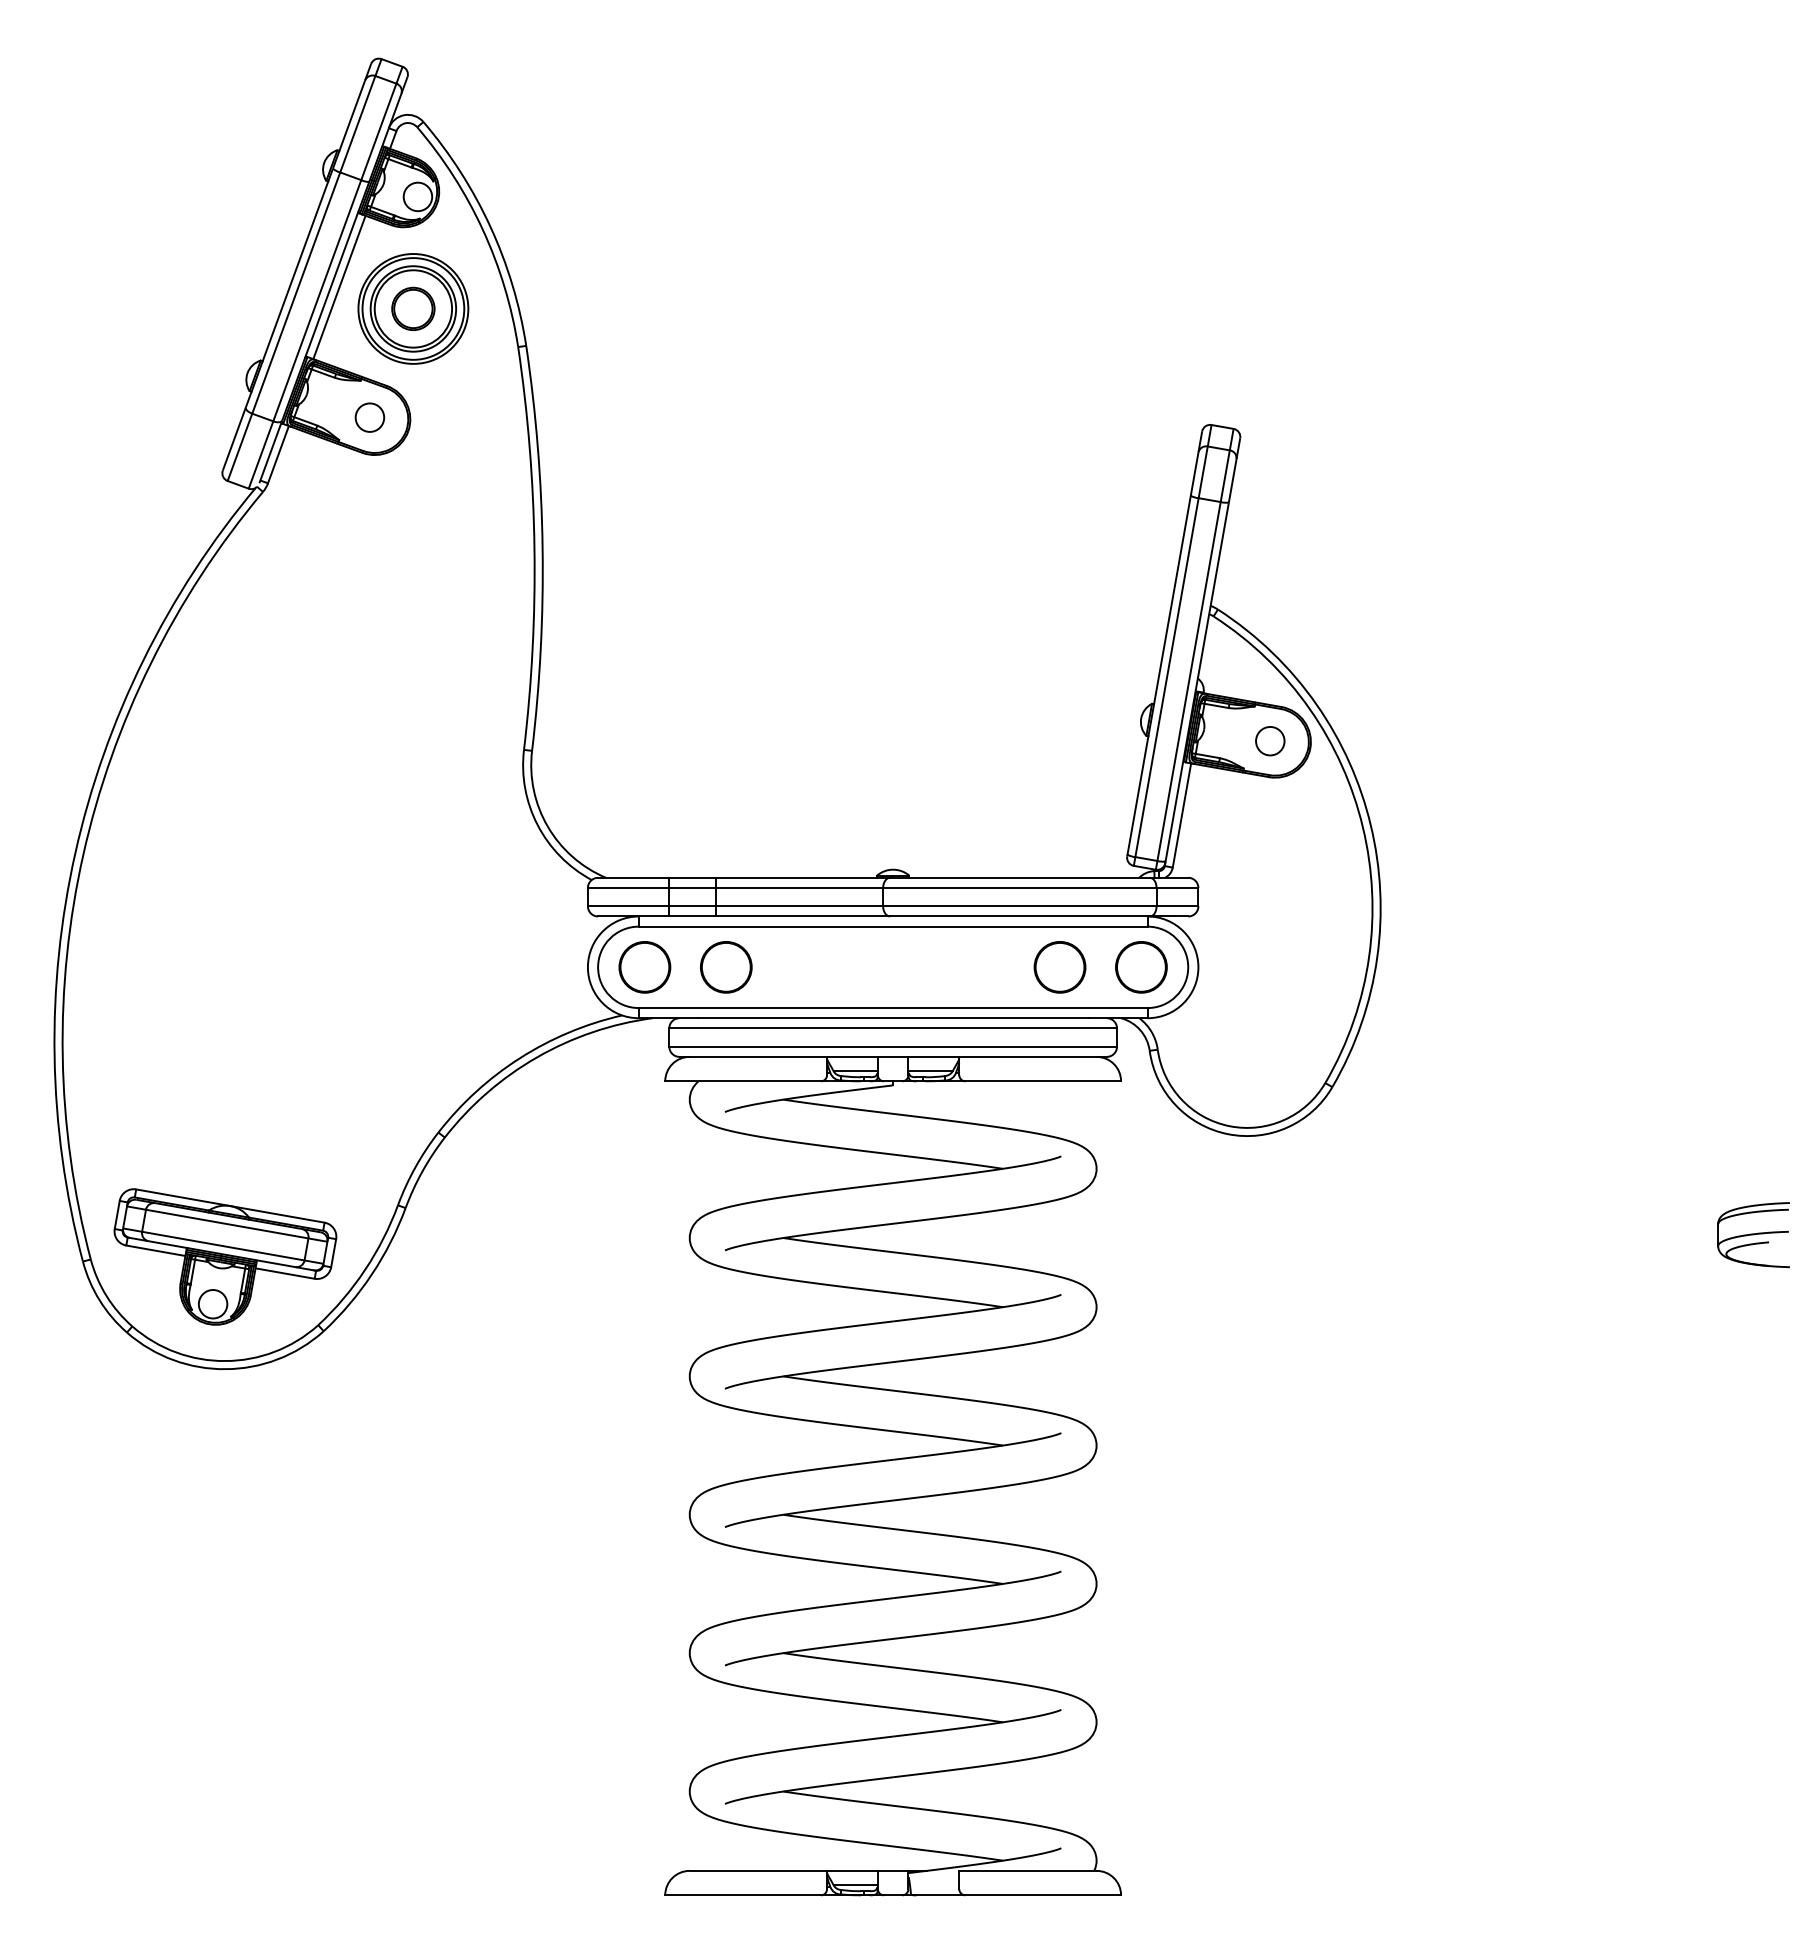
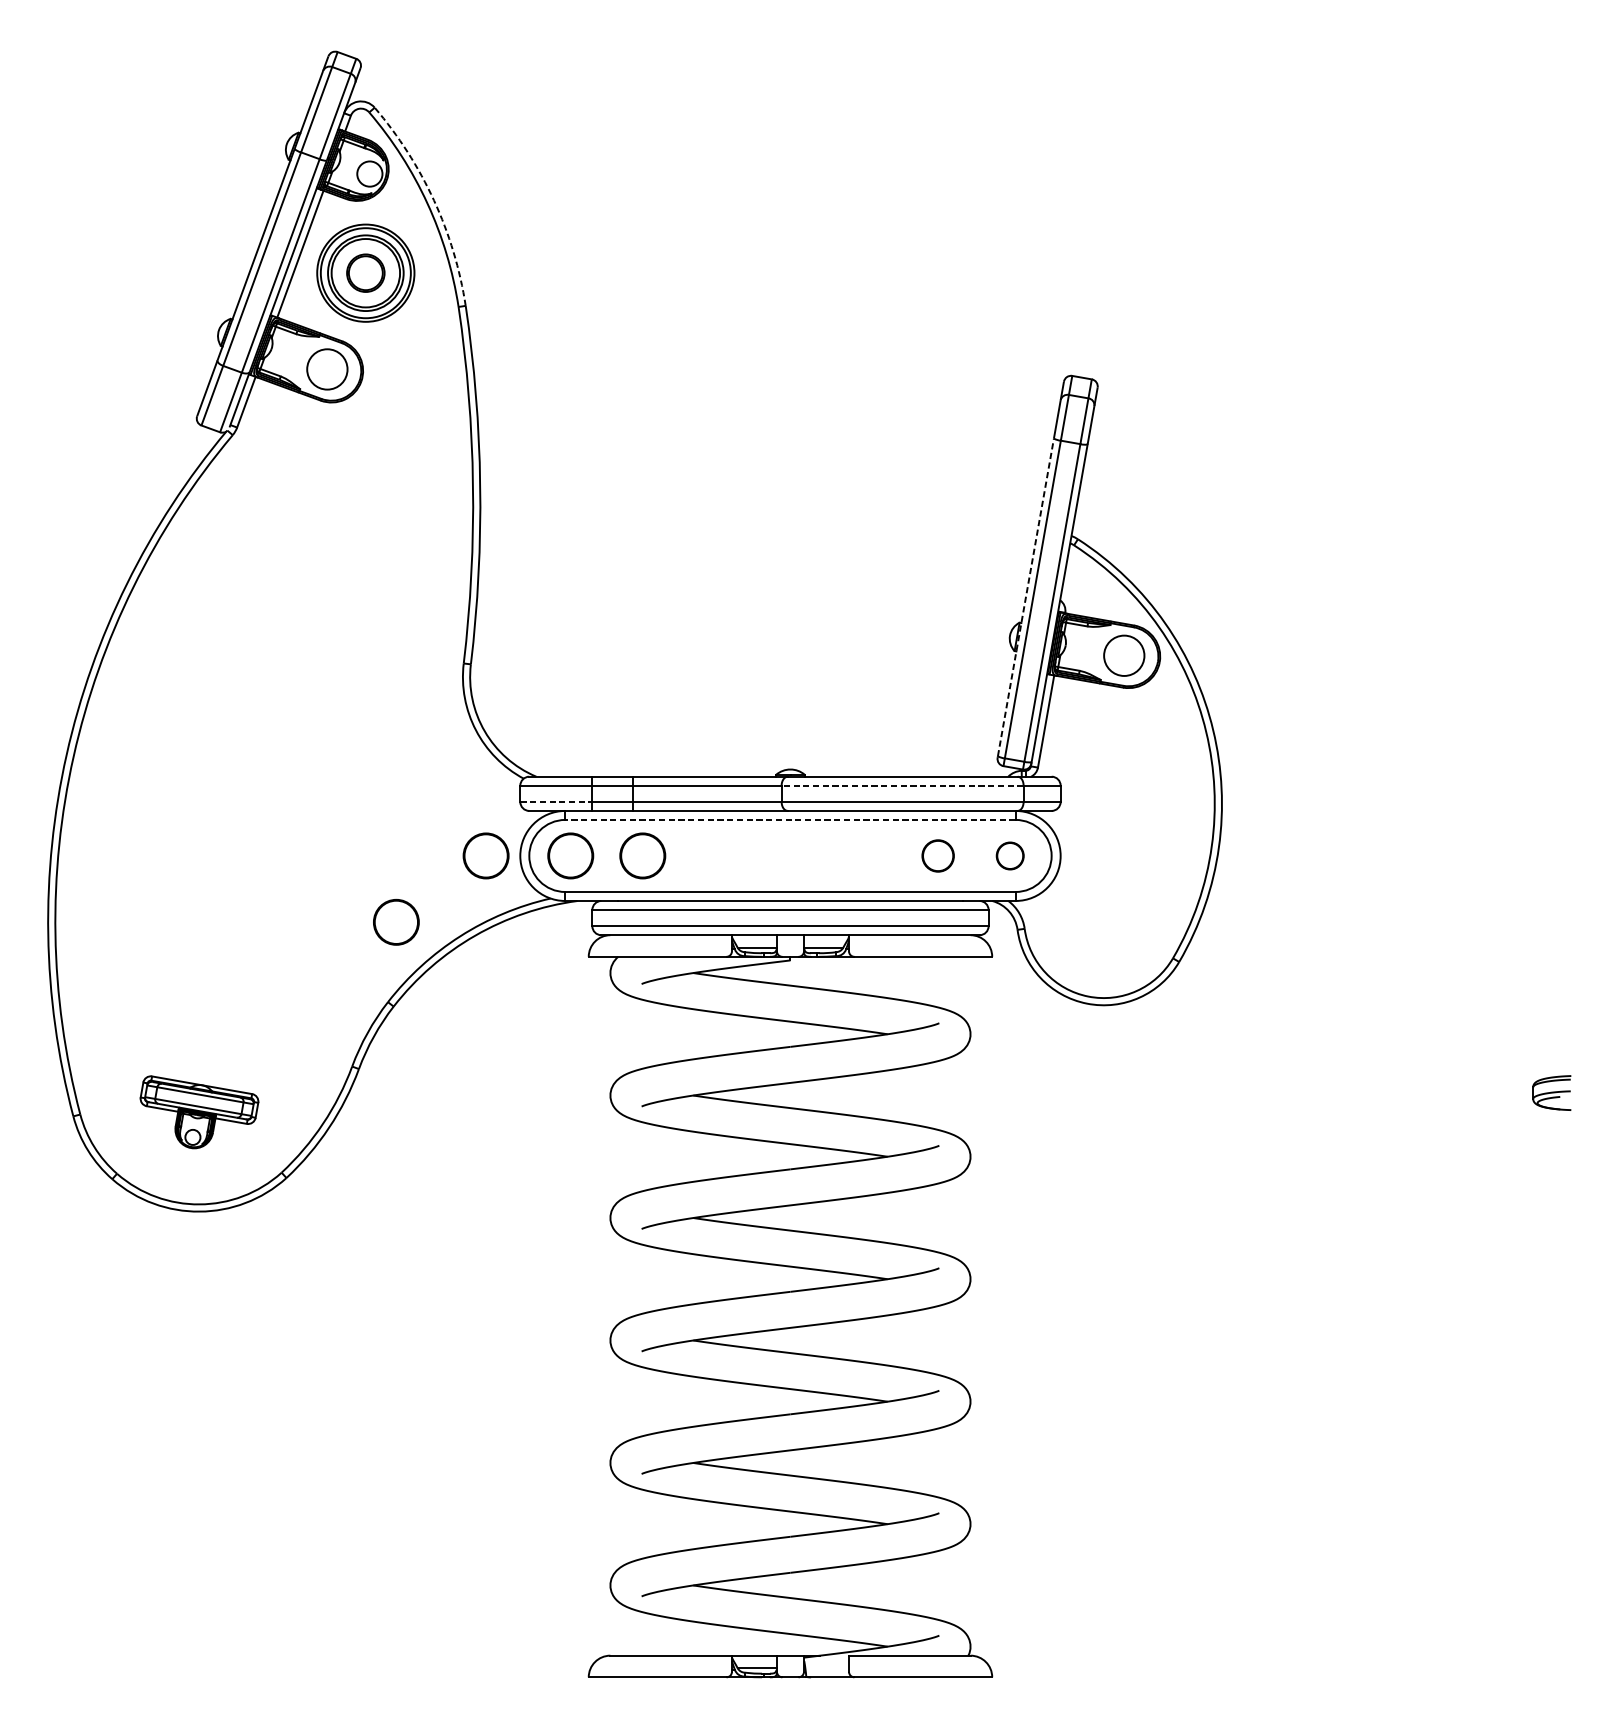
arc: (490, 226) -> (434, 200), solid -> dashed
circle: (369, 417) -> (326, 369), size x1.6
line: (1159, 674) -> (1026, 596), solid -> dashed
circle: (1270, 740) -> (1124, 655), size x1.6
line: (1019, 887) -> (902, 785), solid -> dashed
line: (628, 906) -> (556, 802), solid -> dashed
line: (892, 926) -> (789, 819), solid -> dashed
circle: (549, 967) -> (486, 856), added
part: (1059, 967) -> (937, 856), size x0.7
circle: (1141, 967) -> (1010, 856), size x0.6
part: (447, 1042) -> (396, 922), added
part: (1753, 1235) -> (1551, 1093), size x0.6
part: (225, 1256) -> (199, 1111), size x0.6

